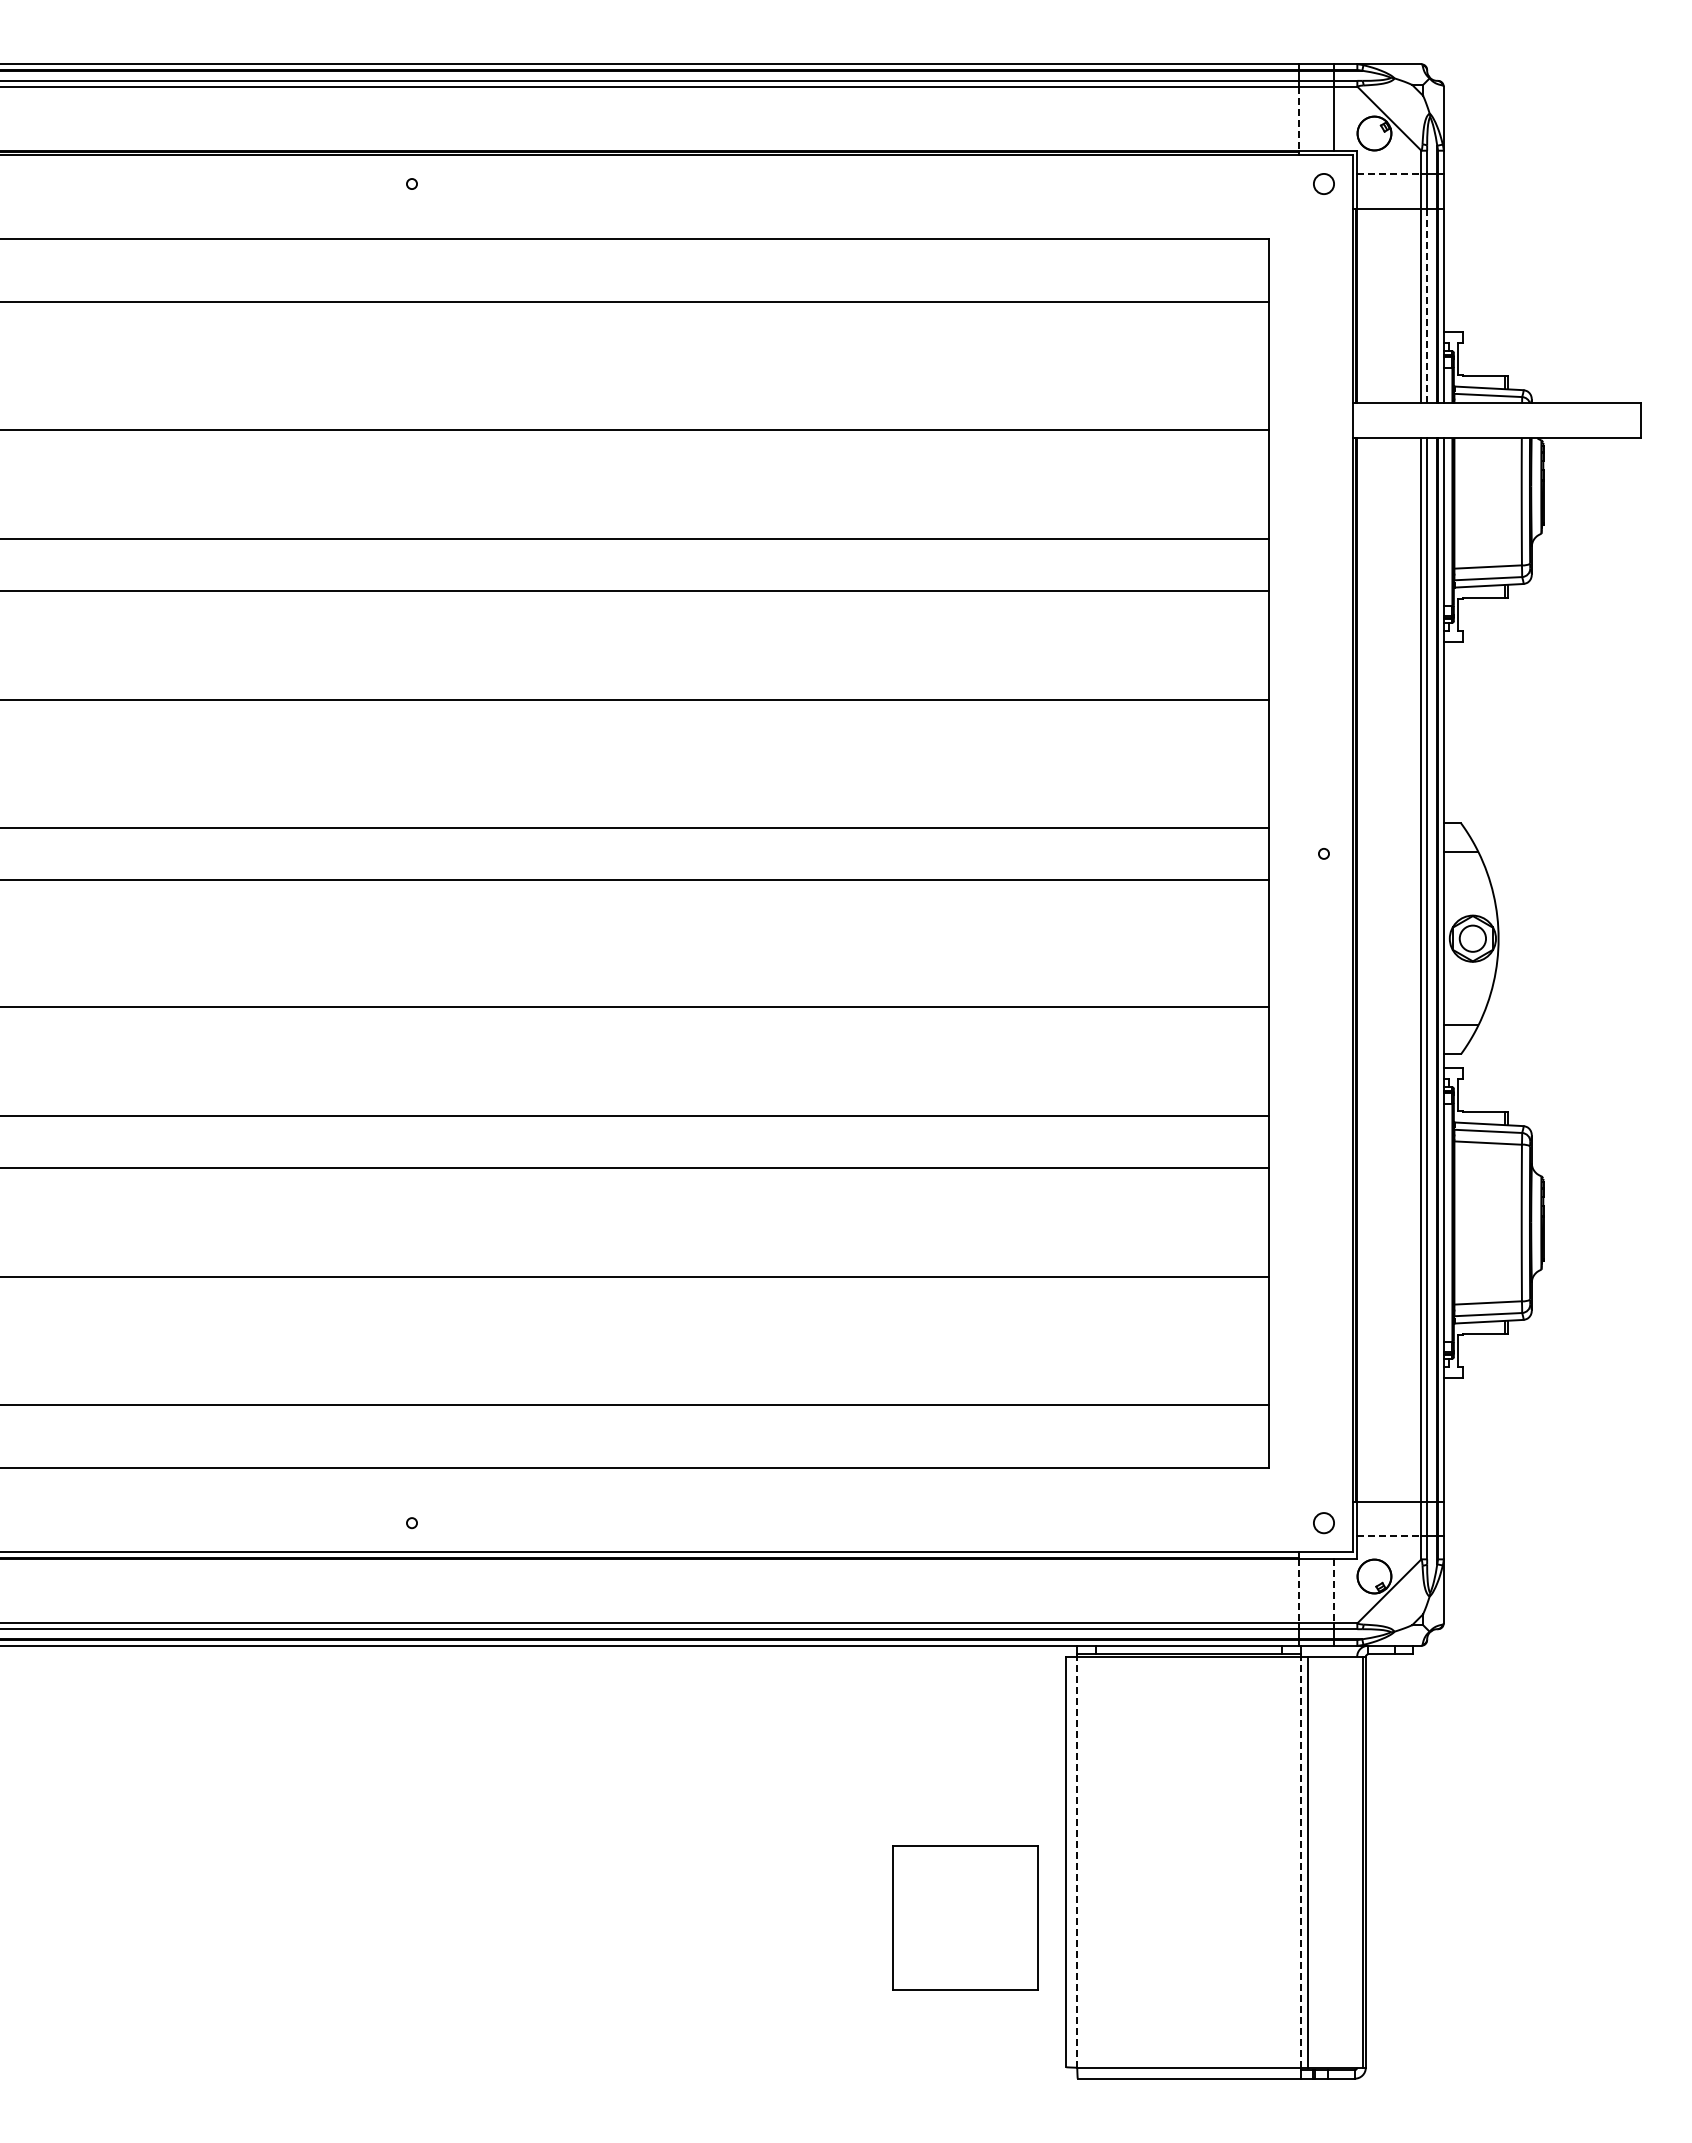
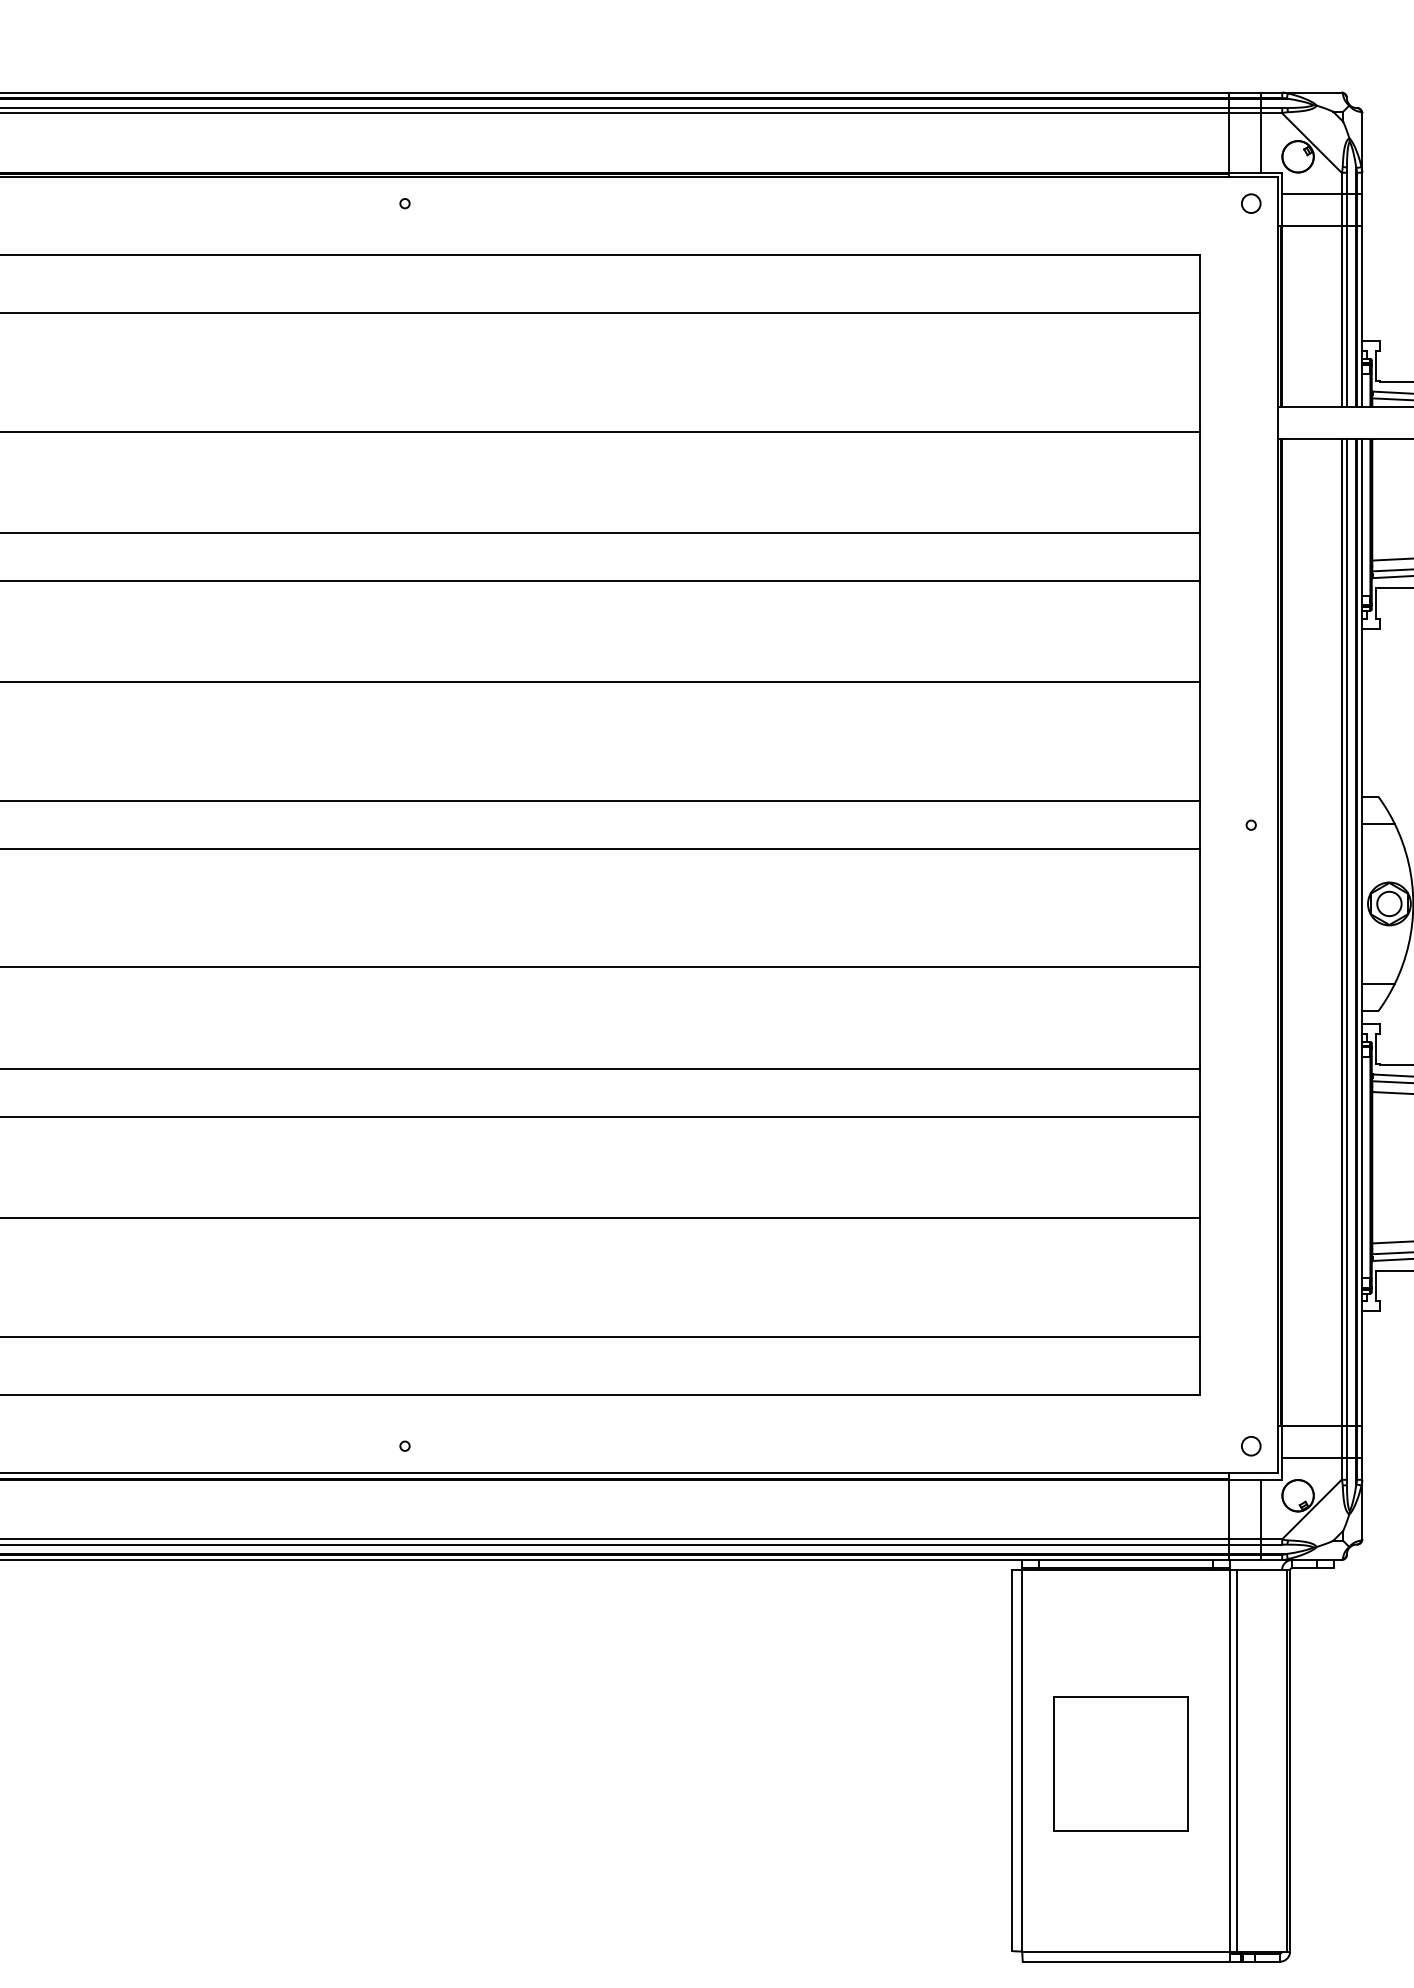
line: (1299, 119) -> (1228, 143), dashed -> solid
line: (1389, 173) -> (1312, 193), dashed -> solid
line: (1427, 306) -> (1347, 317), dashed -> solid
line: (1389, 1536) -> (1312, 1458), dashed -> solid
line: (1299, 1591) -> (1228, 1509), dashed -> solid
line: (1334, 1591) -> (1261, 1509), dashed -> solid
line: (1077, 1861) -> (1022, 1760), dashed -> solid
line: (1300, 1861) -> (1229, 1760), dashed -> solid
part: (965, 1917) -> (1120, 1762), moved

